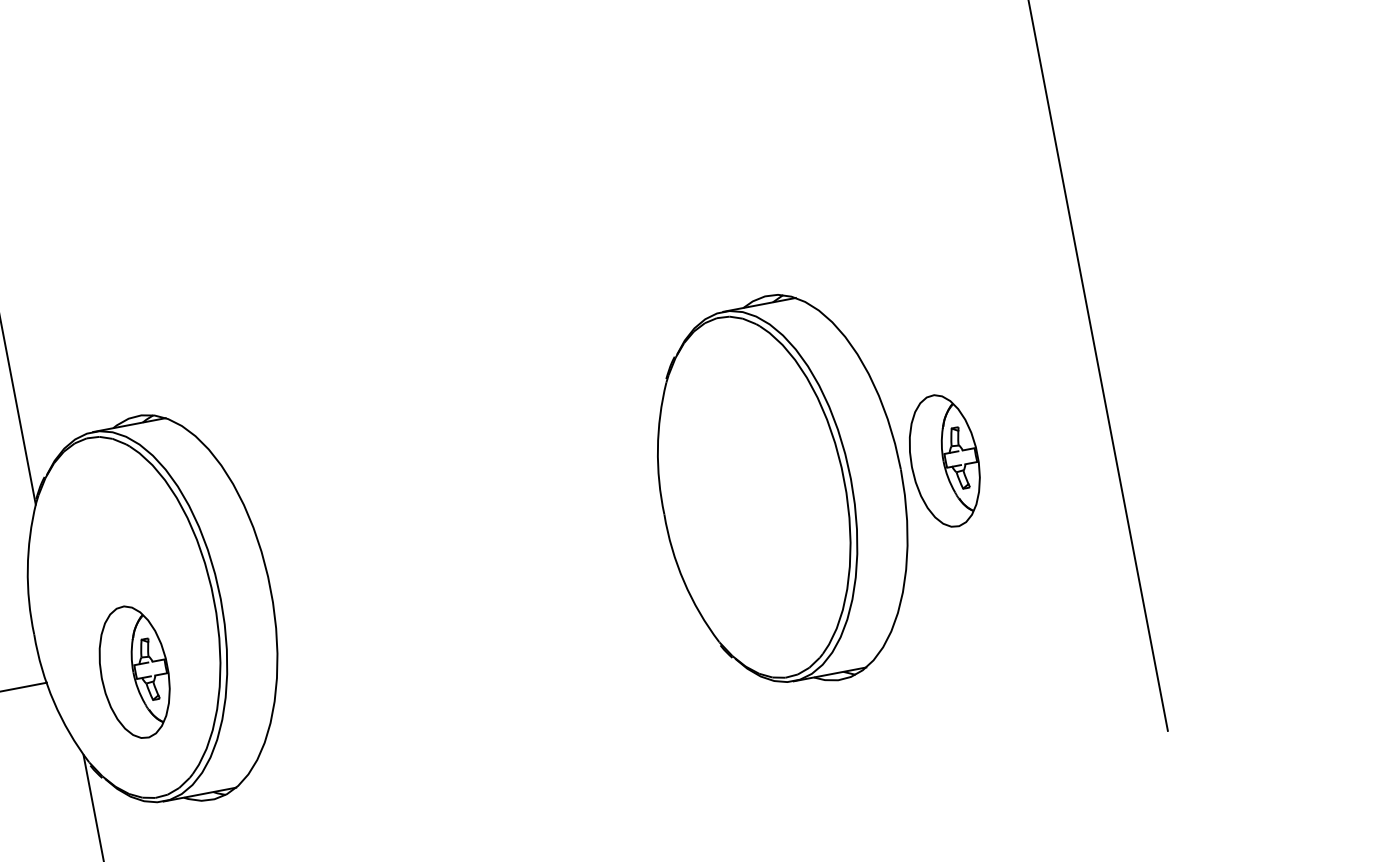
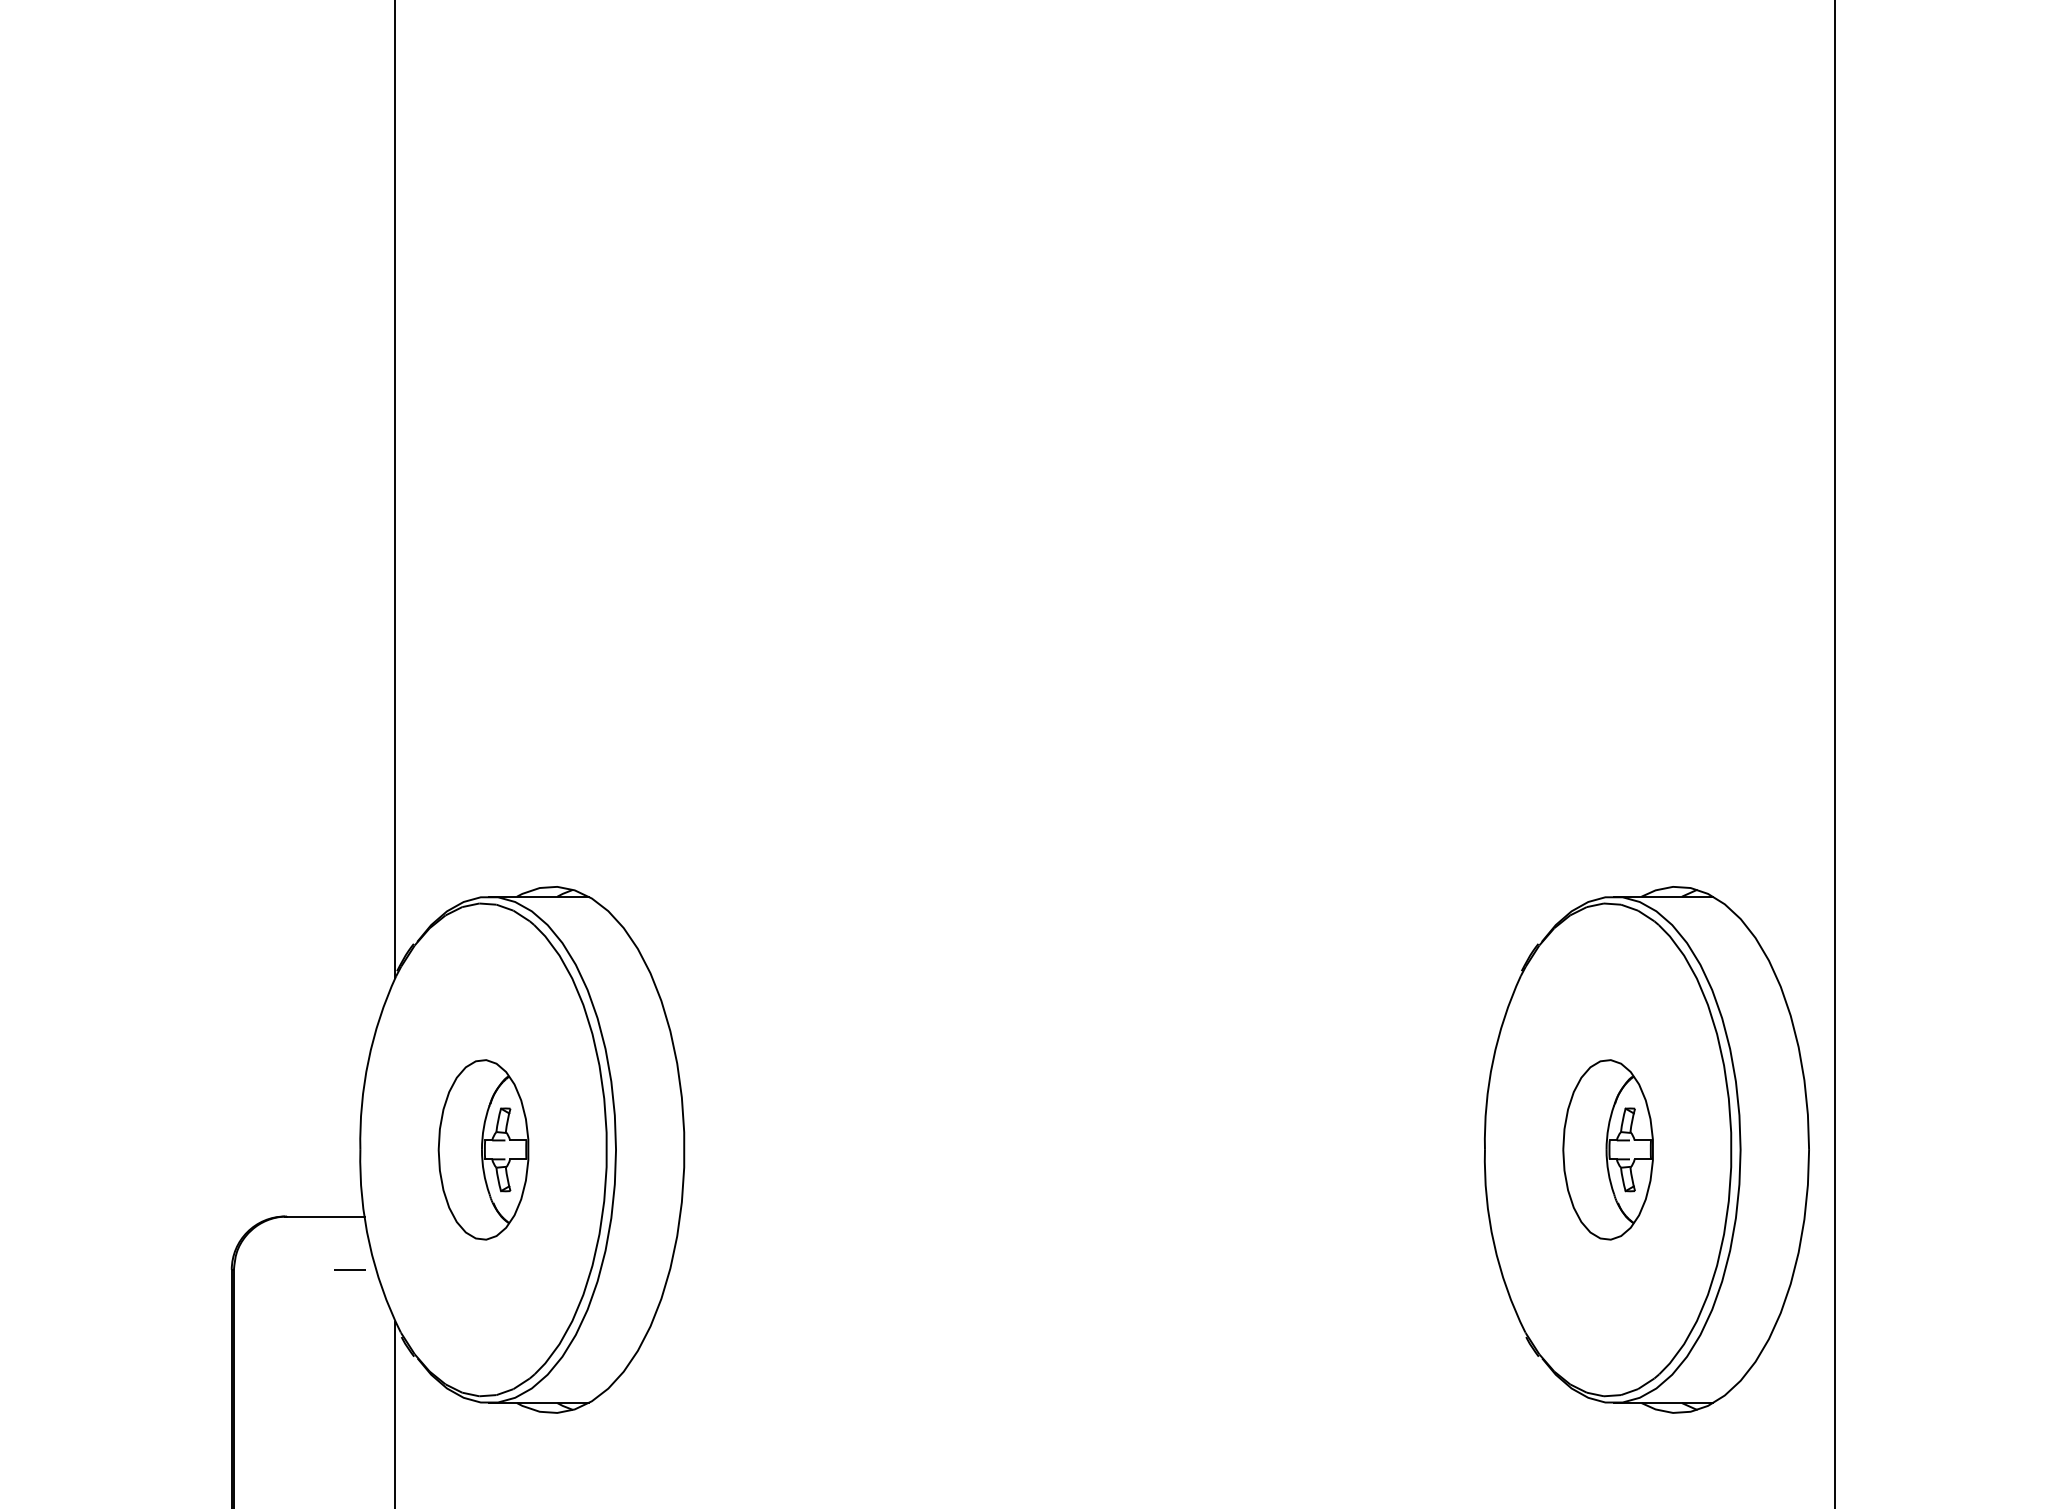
part: (782, 491) -> (1646, 1149), moved
part: (134, 672) -> (483, 1149), moved
line: (42, 723) -> (349, 1269), added

